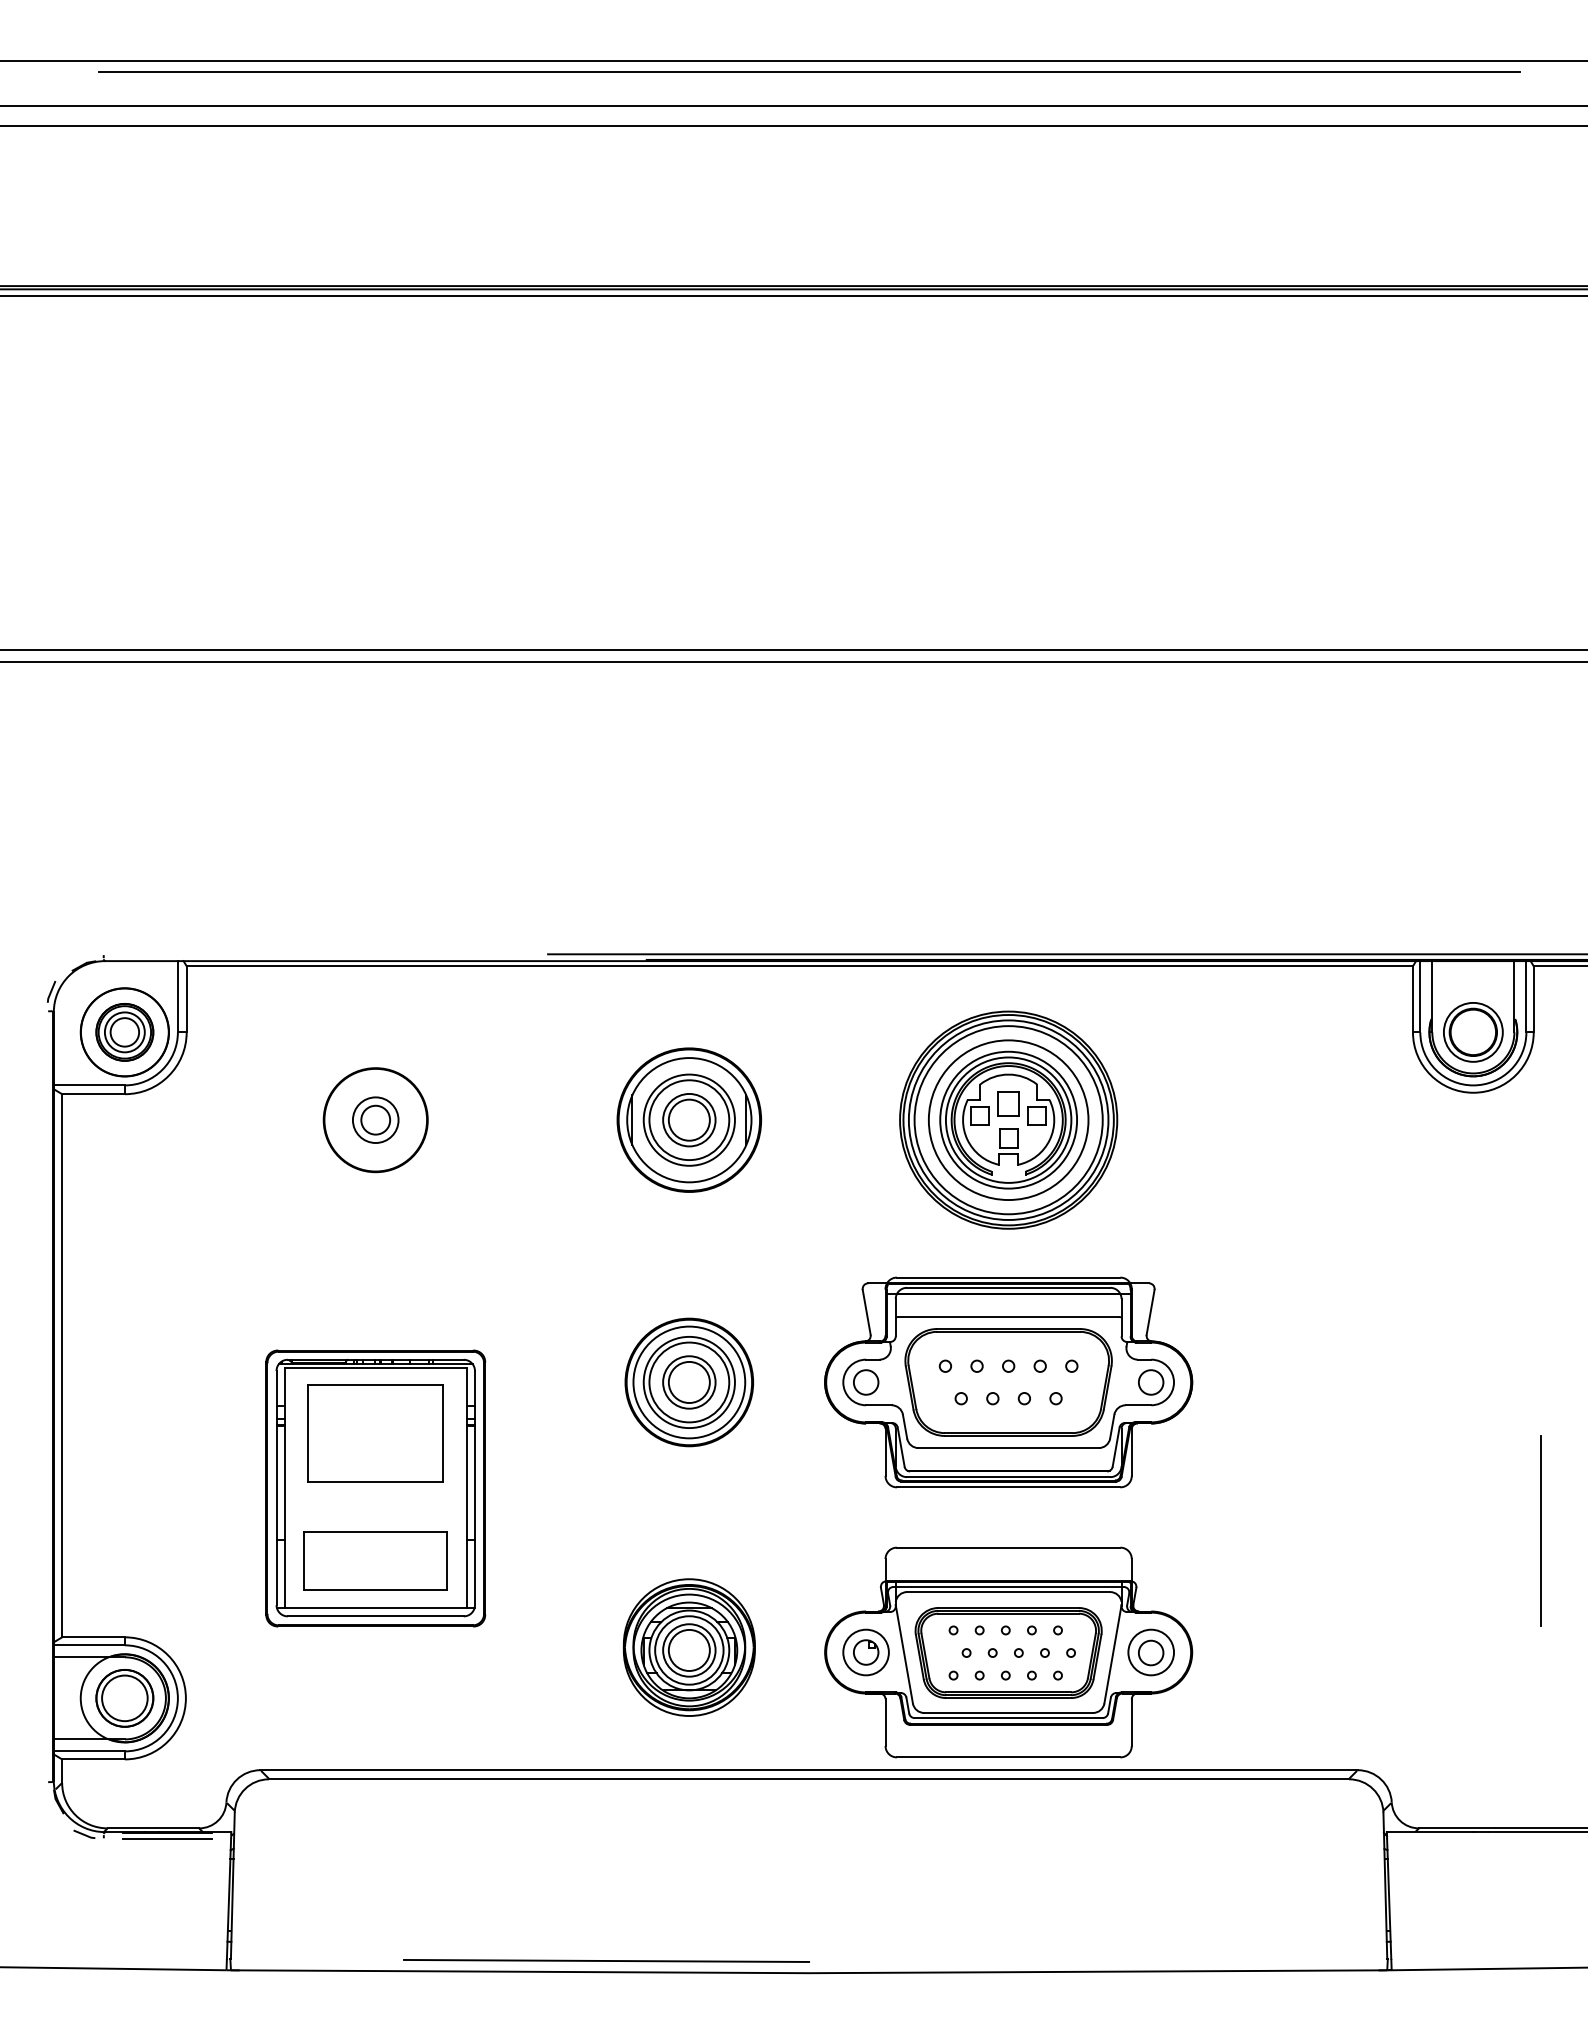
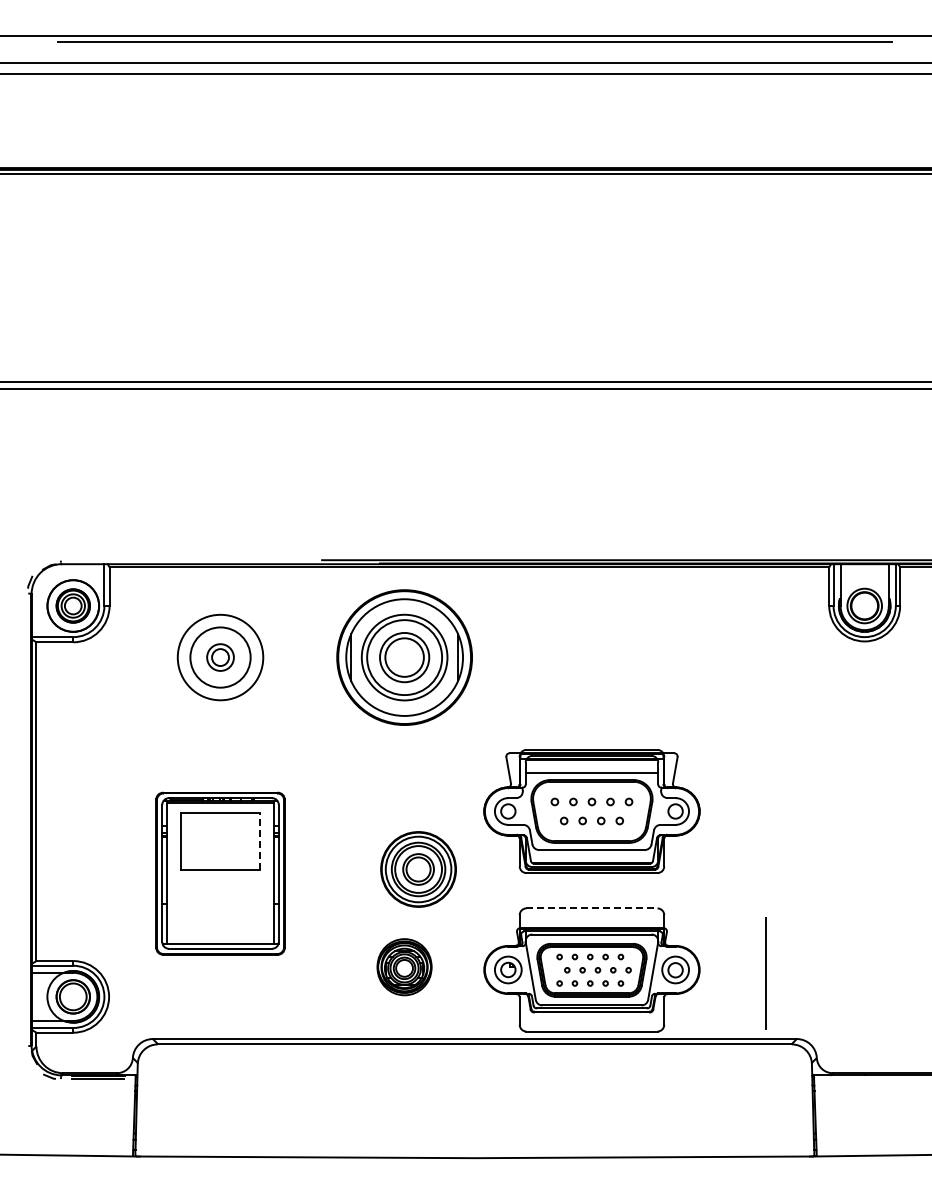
circle: (375, 1120) -> (220, 657), size x1.4
part: (689, 1120) -> (404, 657), size x1.6
part: (1007, 1120) -> (591, 657), removed
part: (689, 1382) -> (418, 869), moved
line: (443, 1431) -> (260, 840), solid -> dashed
line: (1539, 1530) -> (765, 973), moved
line: (1007, 1547) -> (591, 908), solid -> dashed
part: (375, 1559) -> (220, 915), removed
part: (689, 1648) -> (404, 967), size x0.7
line: (605, 1960) -> (355, 1150), removed

